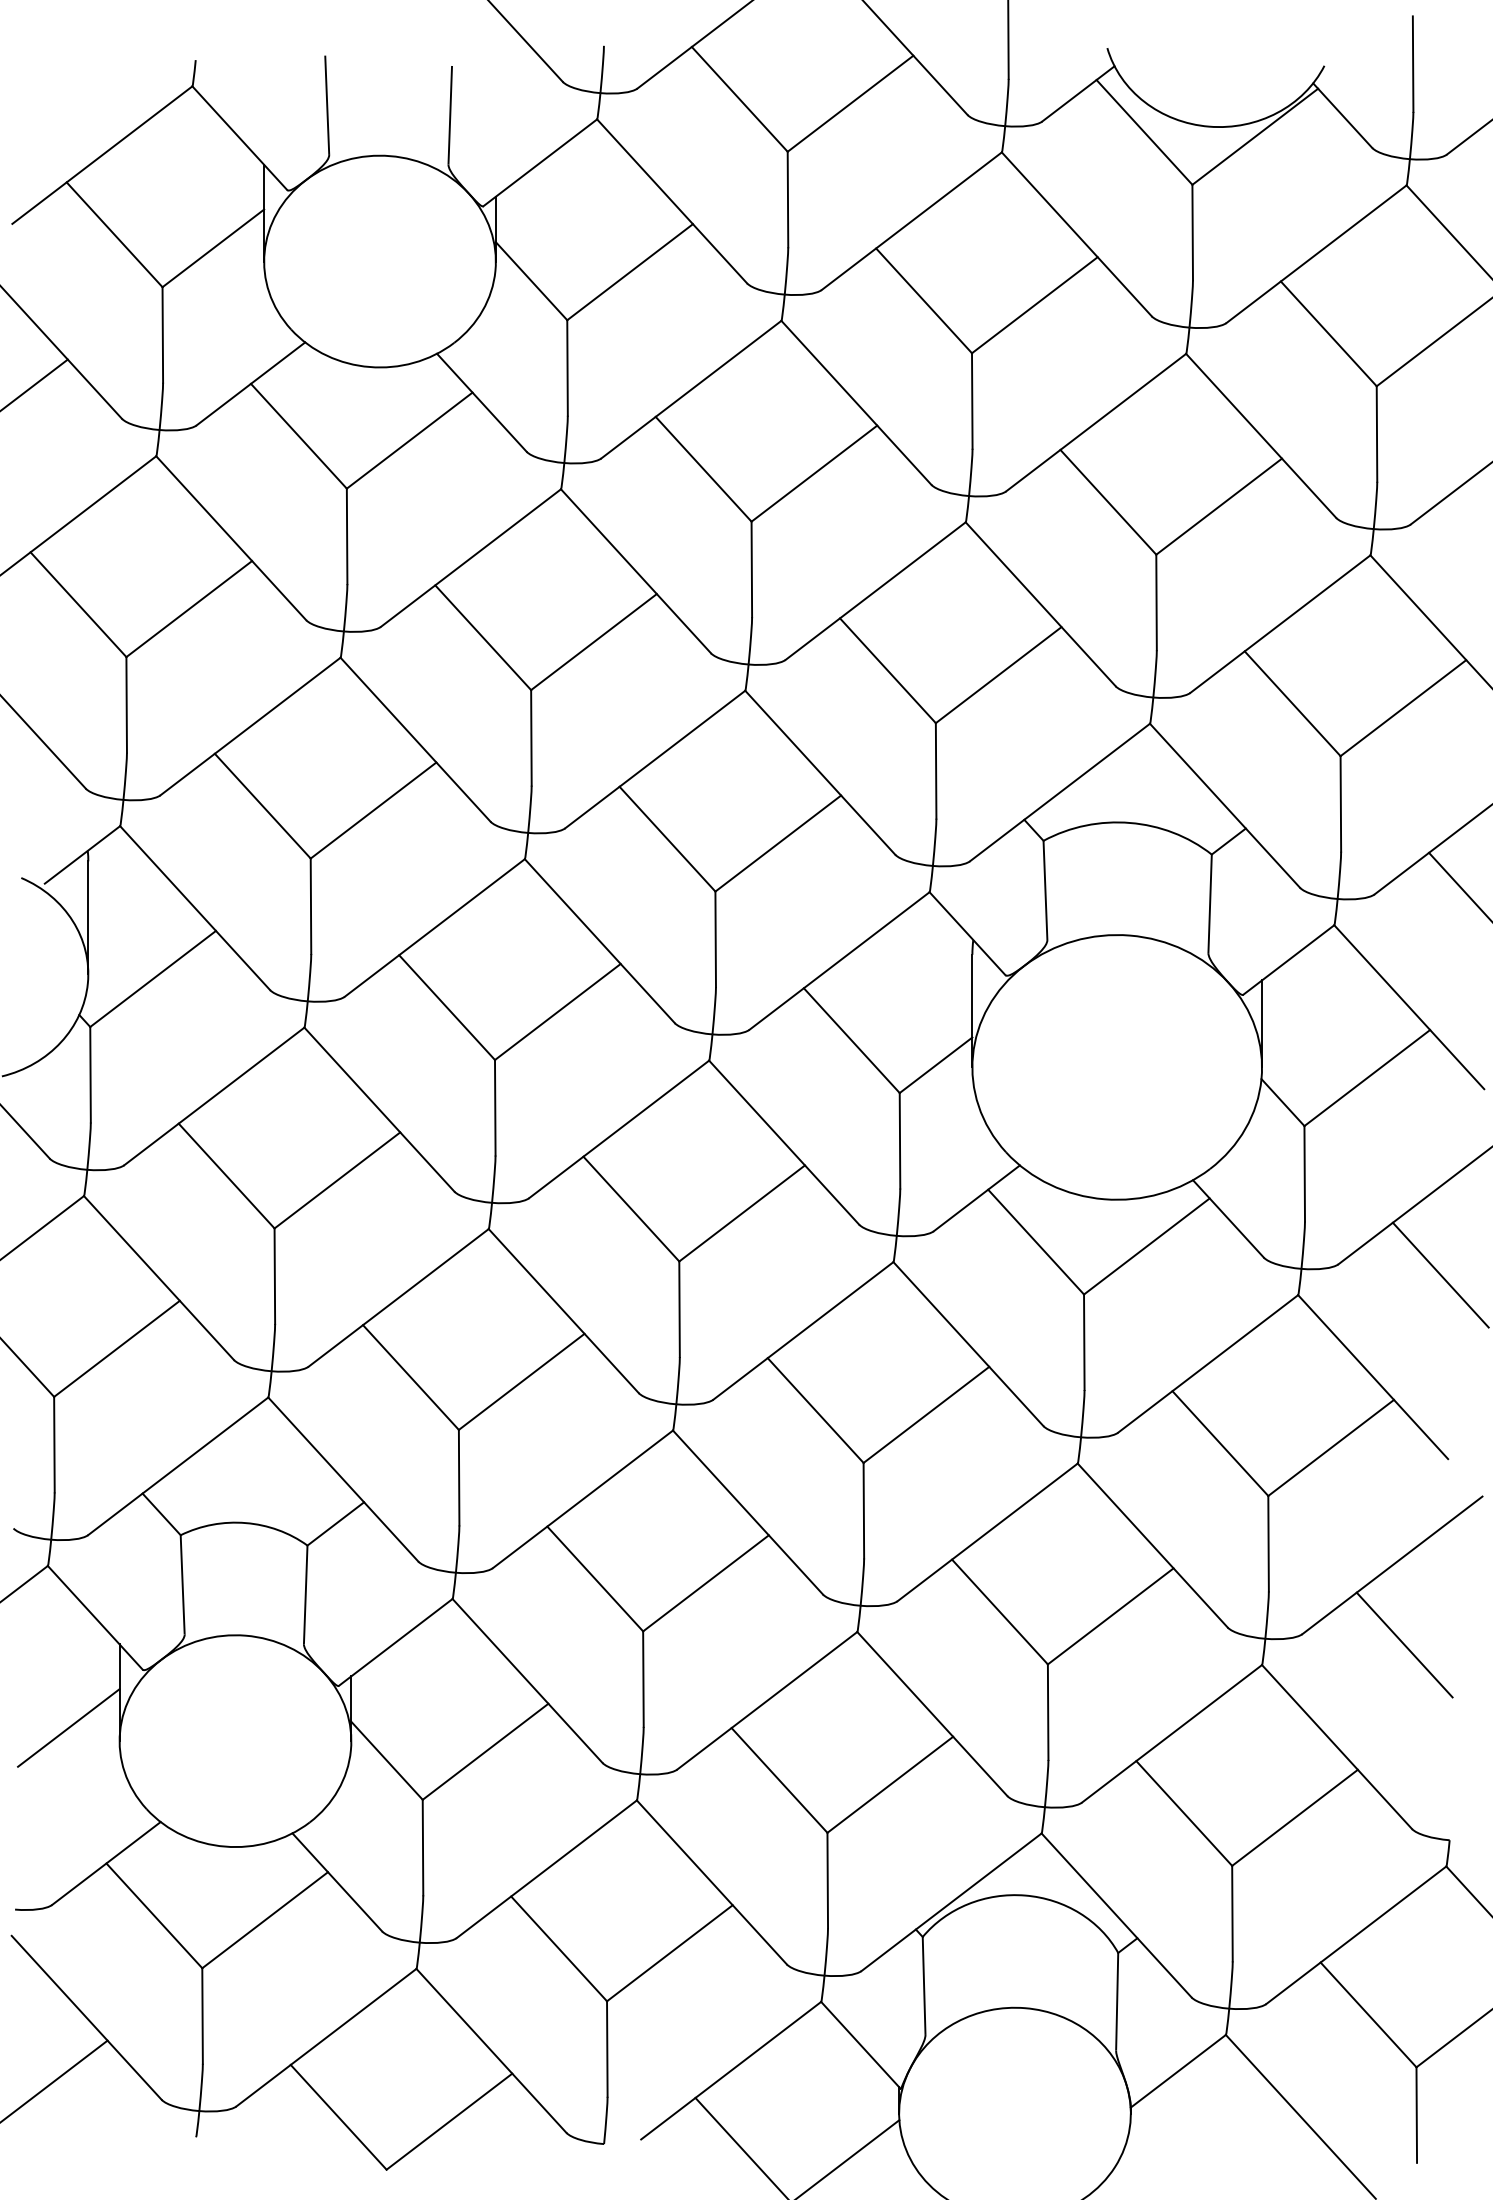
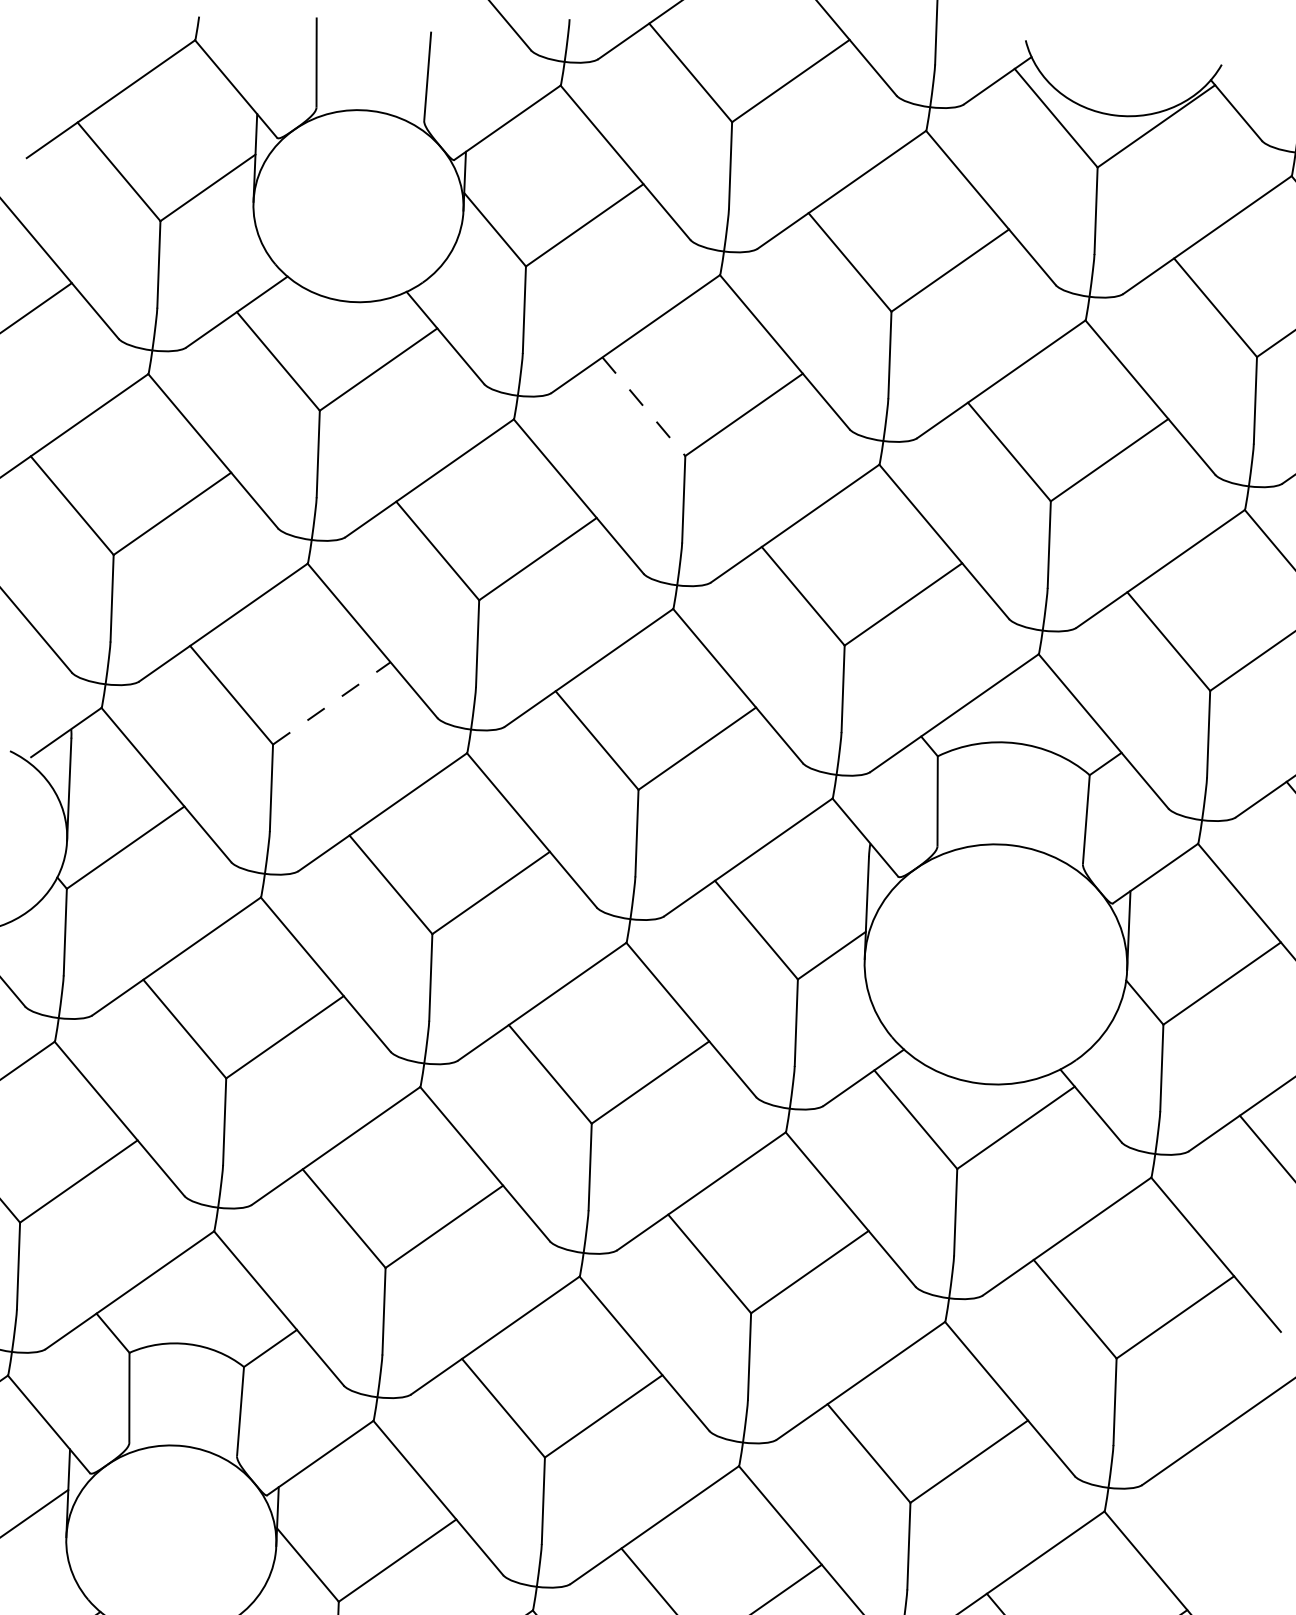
line: (703, 469) -> (643, 406), solid -> dashed
line: (373, 810) -> (331, 703), solid -> dashed
line: (1404, 1644) -> (1234, 1498), removed

